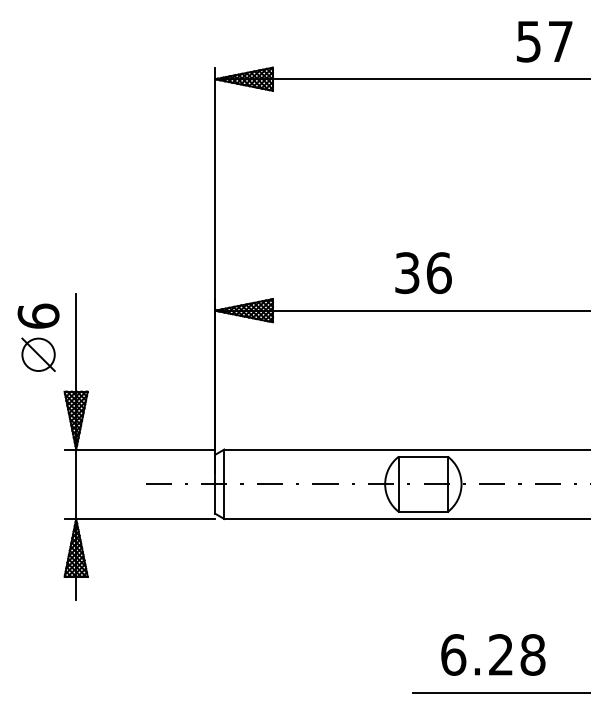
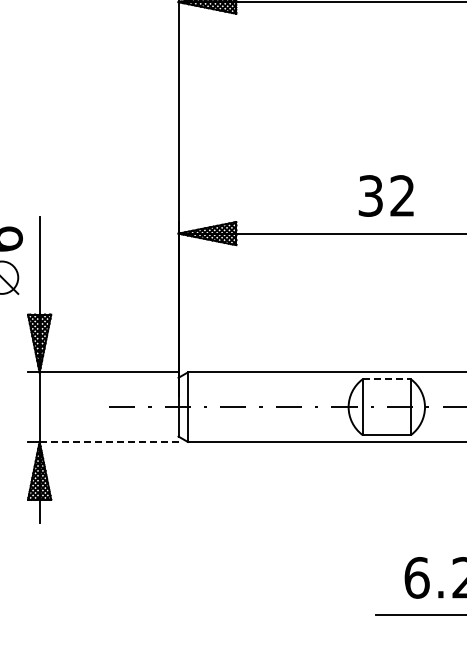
text: (438, 273) -> (401, 196), 36 -> 32
line: (423, 456) -> (386, 379), solid -> dashed
line: (145, 519) -> (108, 442), solid -> dashed

